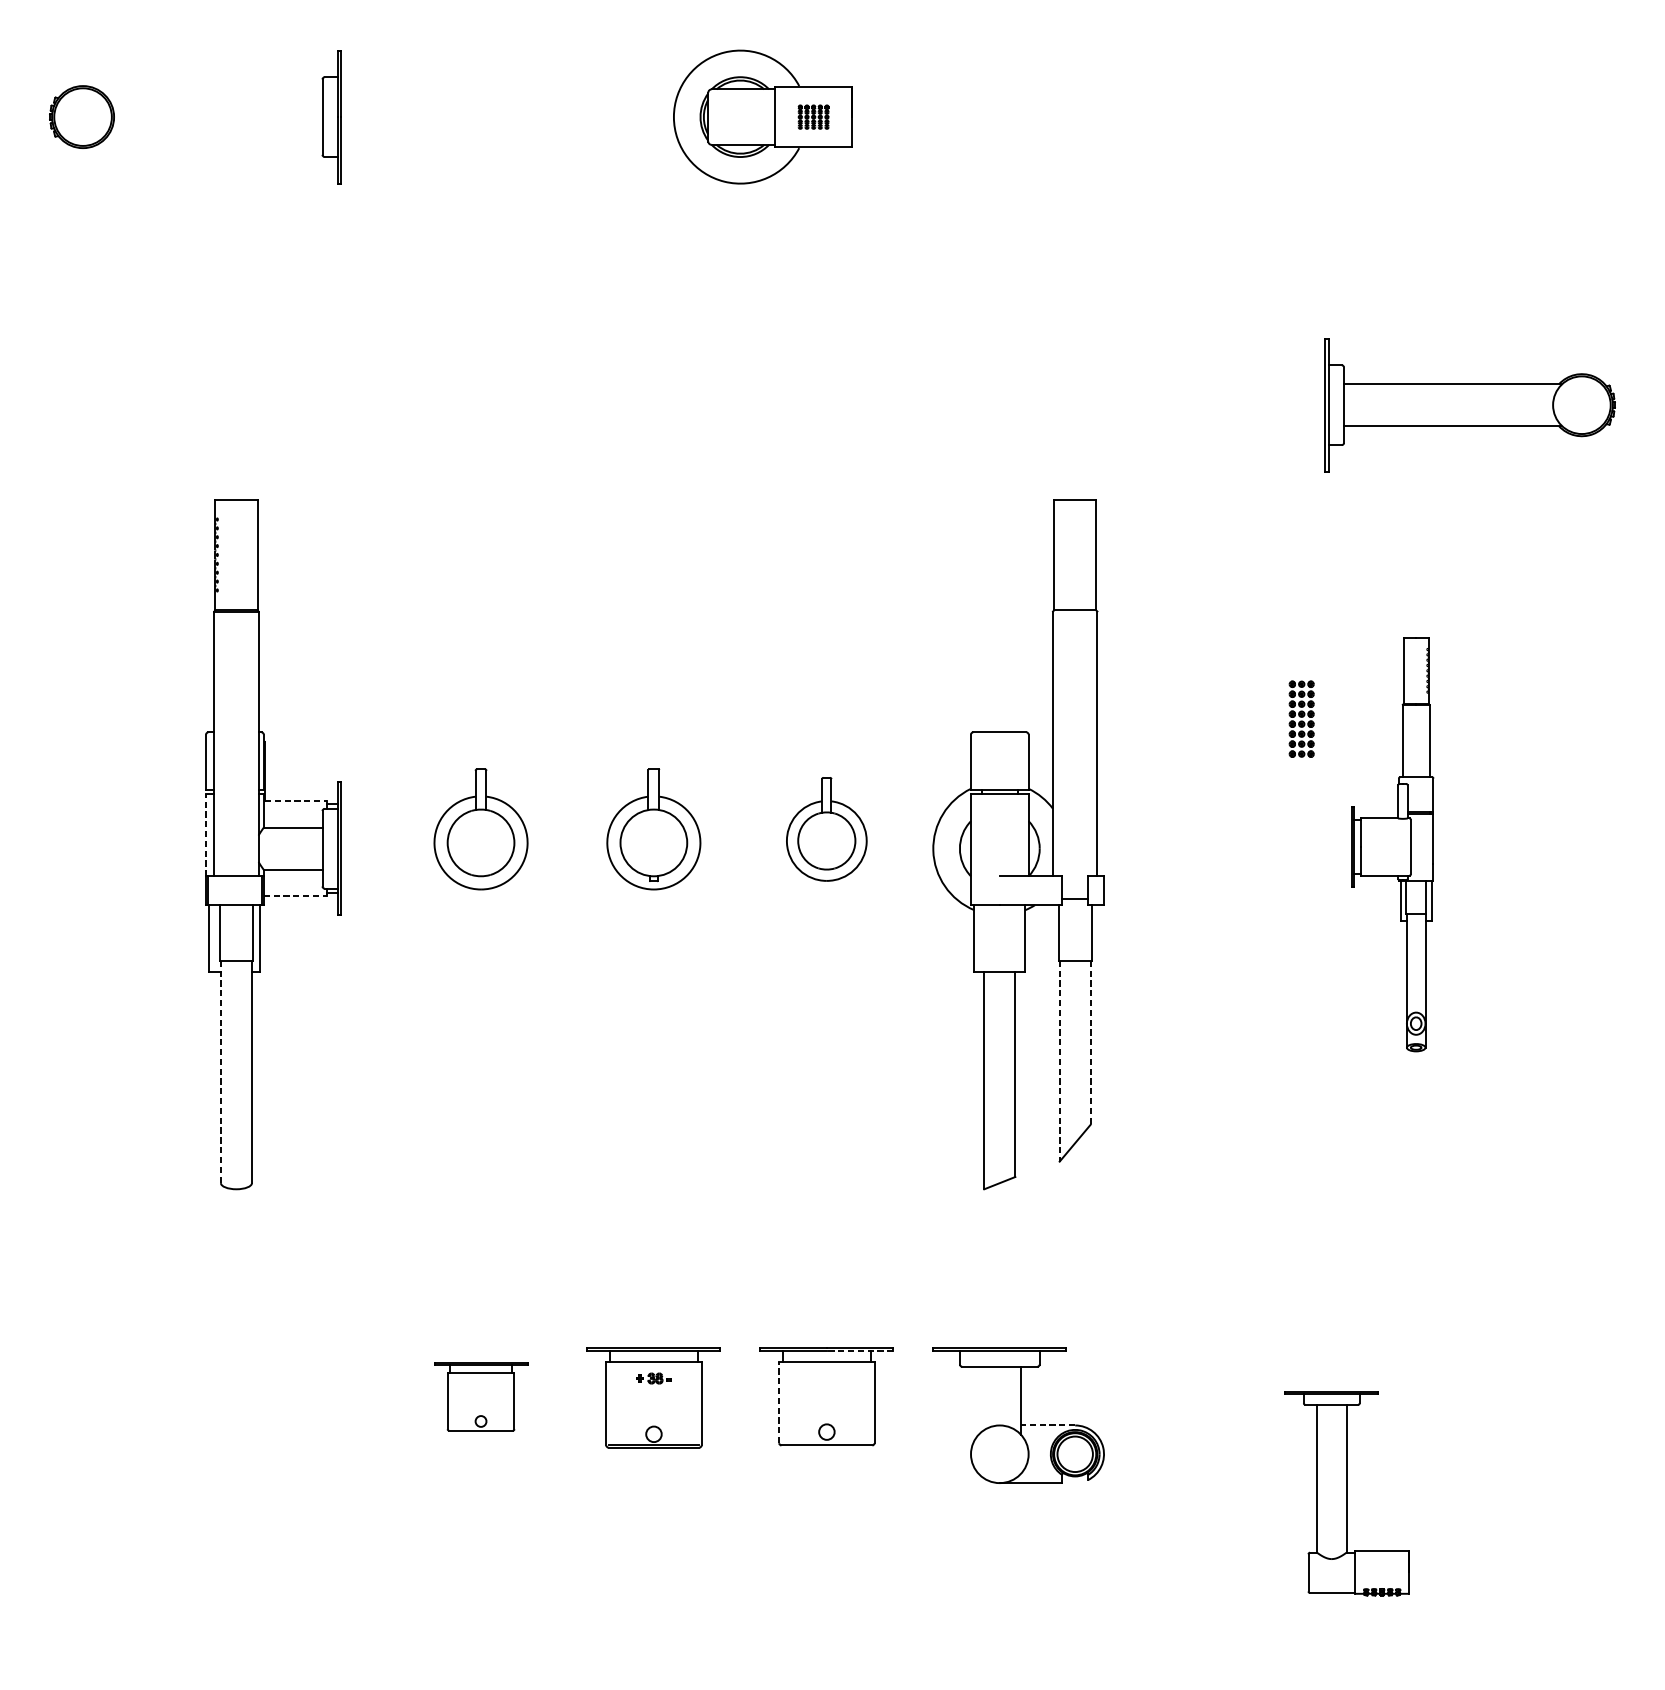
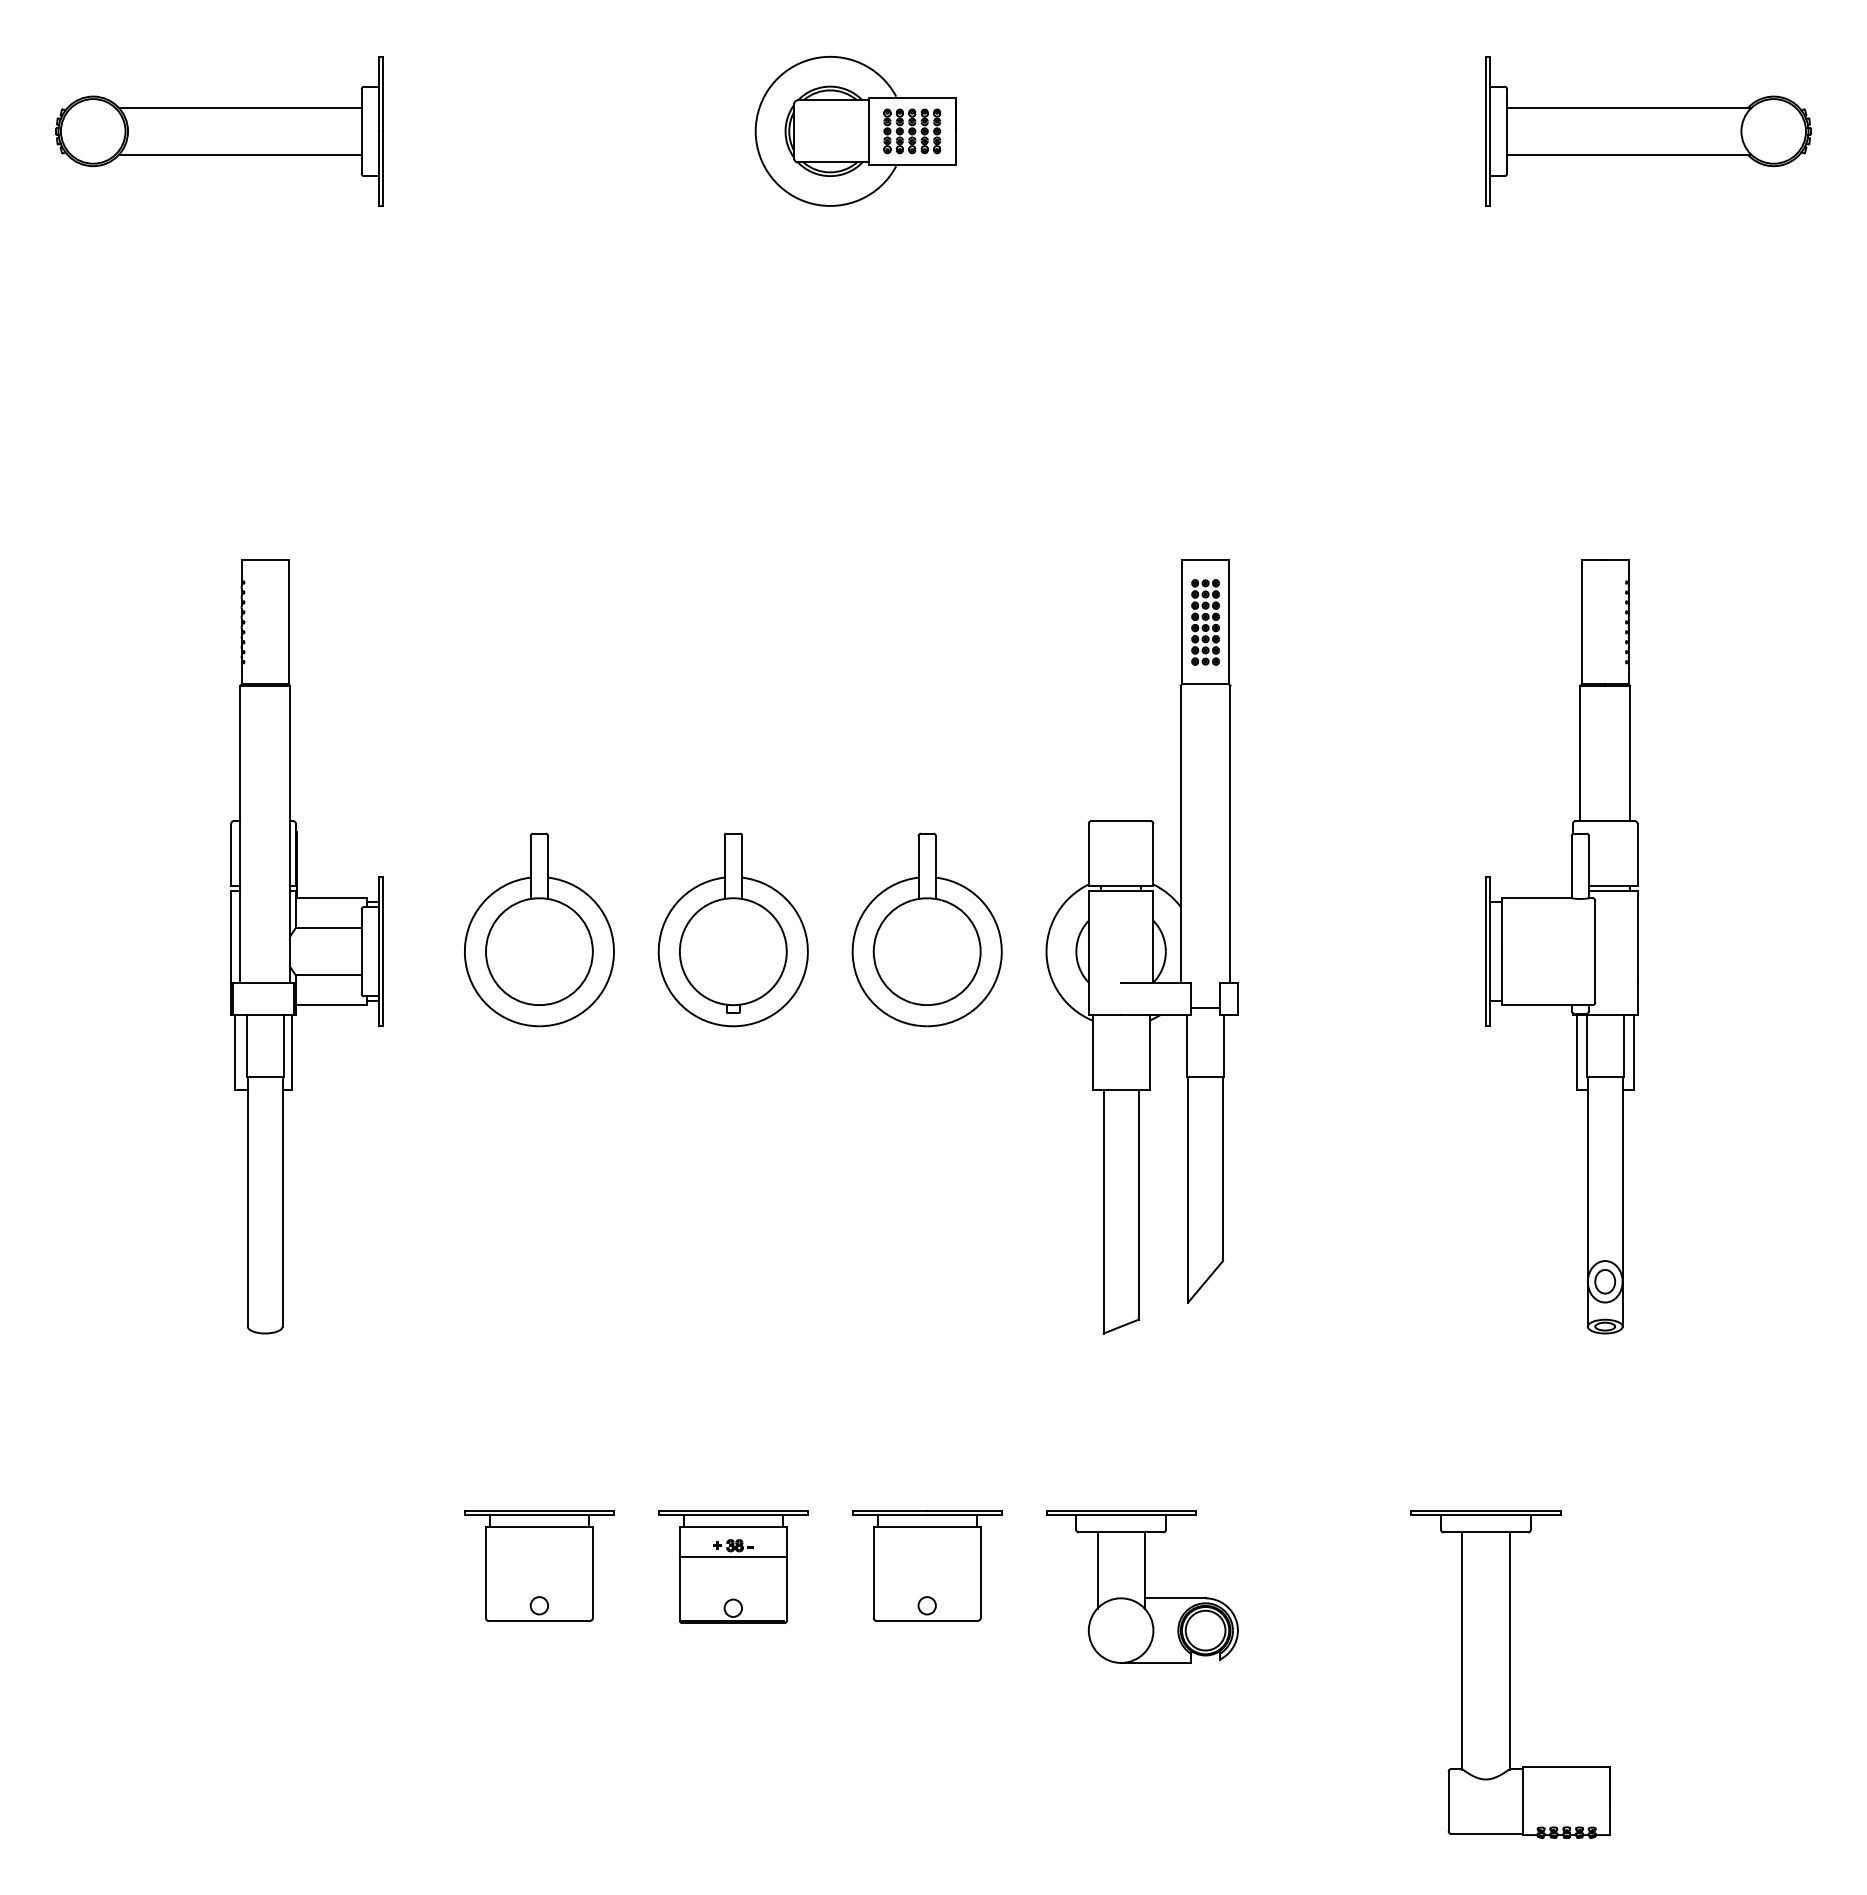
line: (213, 95) -> (239, 107), added
part: (813, 117) -> (912, 131), size x1.67
line: (213, 138) -> (239, 155), added
part: (1470, 405) -> (1648, 131), moved
part: (1301, 719) -> (1205, 622), moved
line: (295, 801) -> (331, 898), dashed -> solid
part: (481, 828) -> (539, 929), size x1.43
part: (653, 828) -> (732, 929), size x1.43
part: (826, 828) -> (926, 929), size x1.67
line: (206, 835) -> (231, 936), dashed -> solid
part: (1392, 844) -> (1561, 946), size x1.67
line: (295, 896) -> (331, 1005), dashed -> solid
line: (1091, 1043) -> (1223, 1169), dashed -> solid
line: (1059, 1060) -> (1188, 1189), dashed -> solid
line: (220, 1071) -> (247, 1201), dashed -> solid
line: (860, 1351) -> (964, 1515), dashed -> solid
line: (653, 1389) -> (732, 1557), added
part: (481, 1396) -> (539, 1565), size x1.43
line: (978, 1400) -> (1097, 1570), added
line: (778, 1402) -> (873, 1572), dashed -> solid
line: (1047, 1425) -> (1174, 1598), dashed -> solid
part: (1347, 1493) -> (1510, 1674), size x1.43

